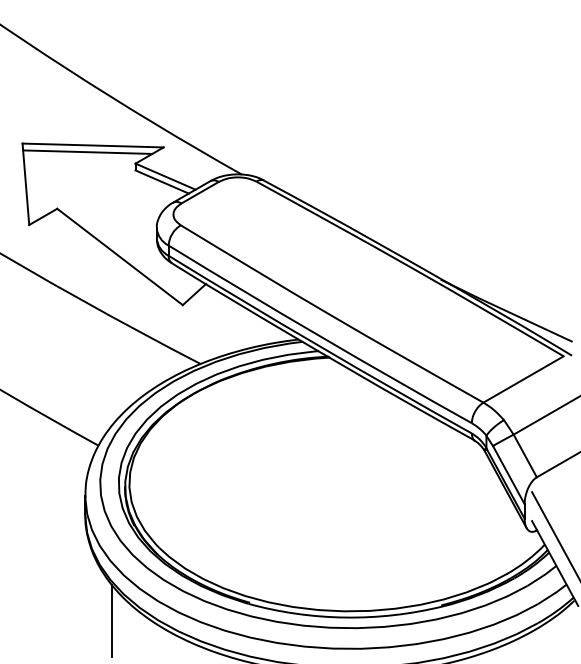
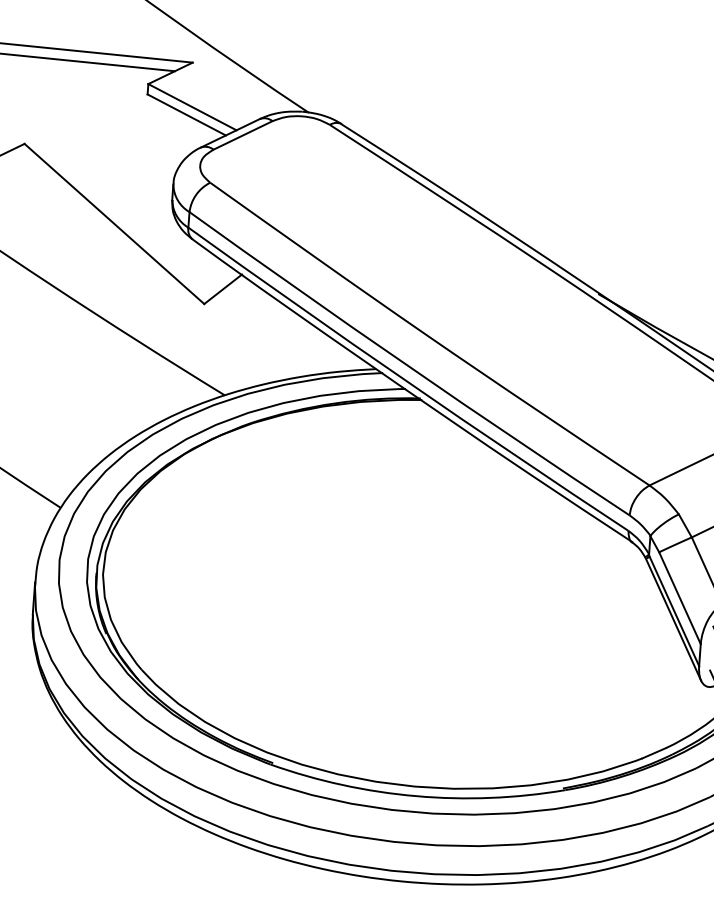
line: (111, 620) -> (60, 774), removed

